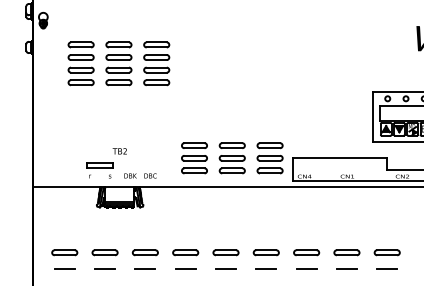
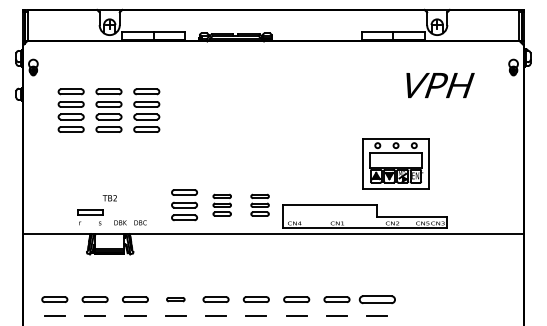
part: (231, 158) -> (221, 205), size x0.7
part: (269, 158) -> (259, 205), size x0.7
part: (185, 252) -> (175, 299), size x0.7
part: (386, 252) -> (376, 299), size x1.4

